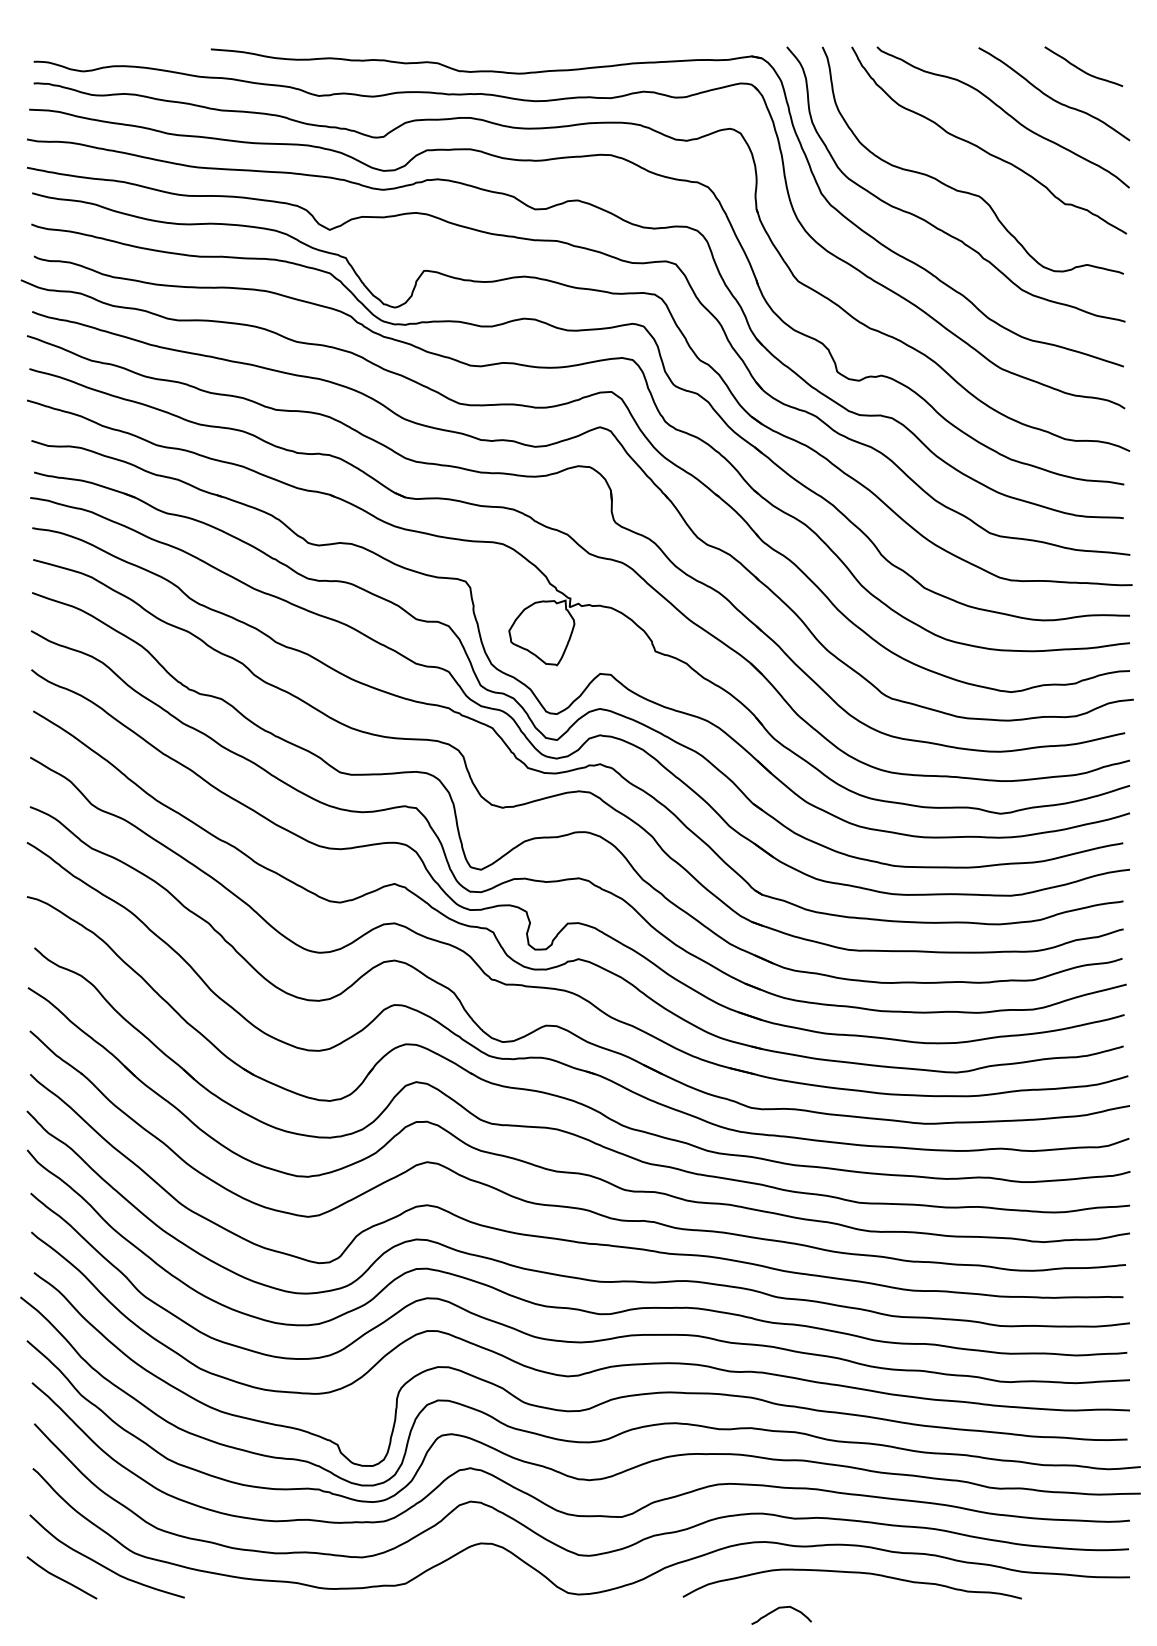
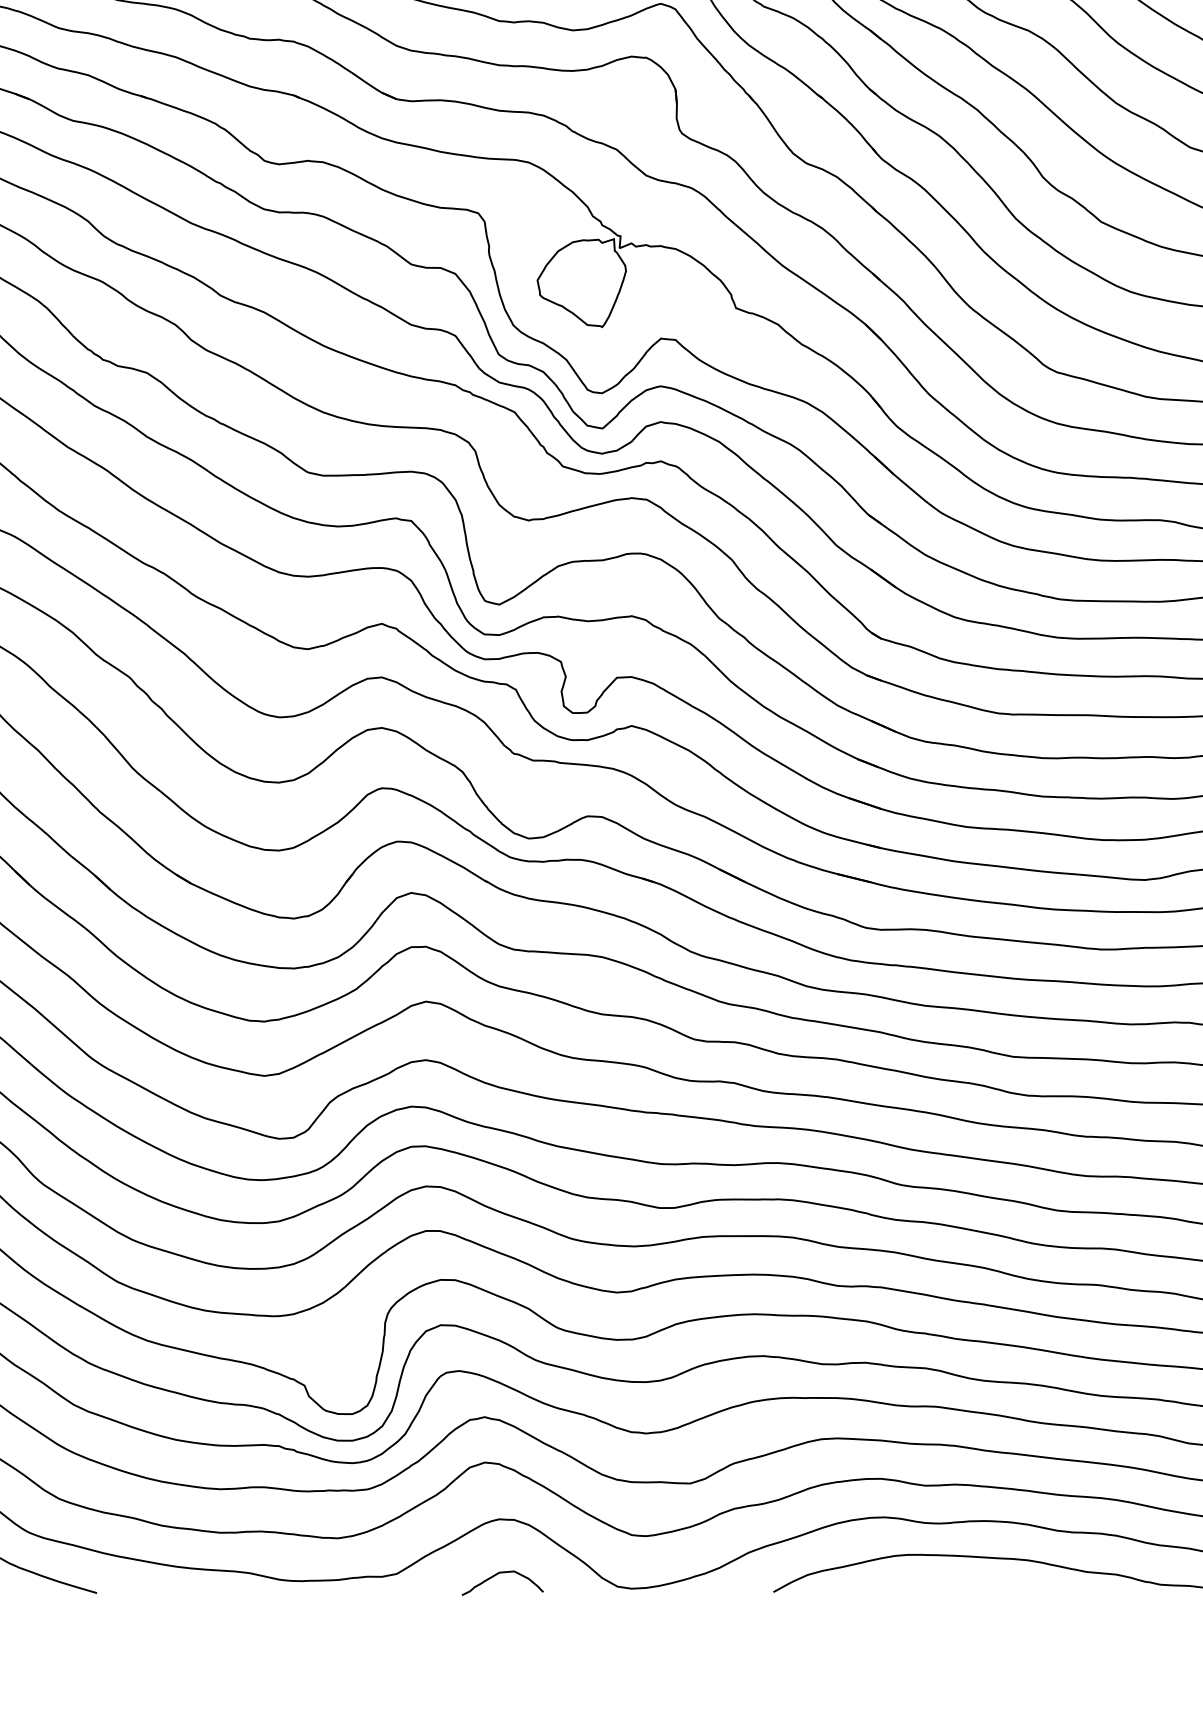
curve: (778, 1609) -> (498, 1575), moved

